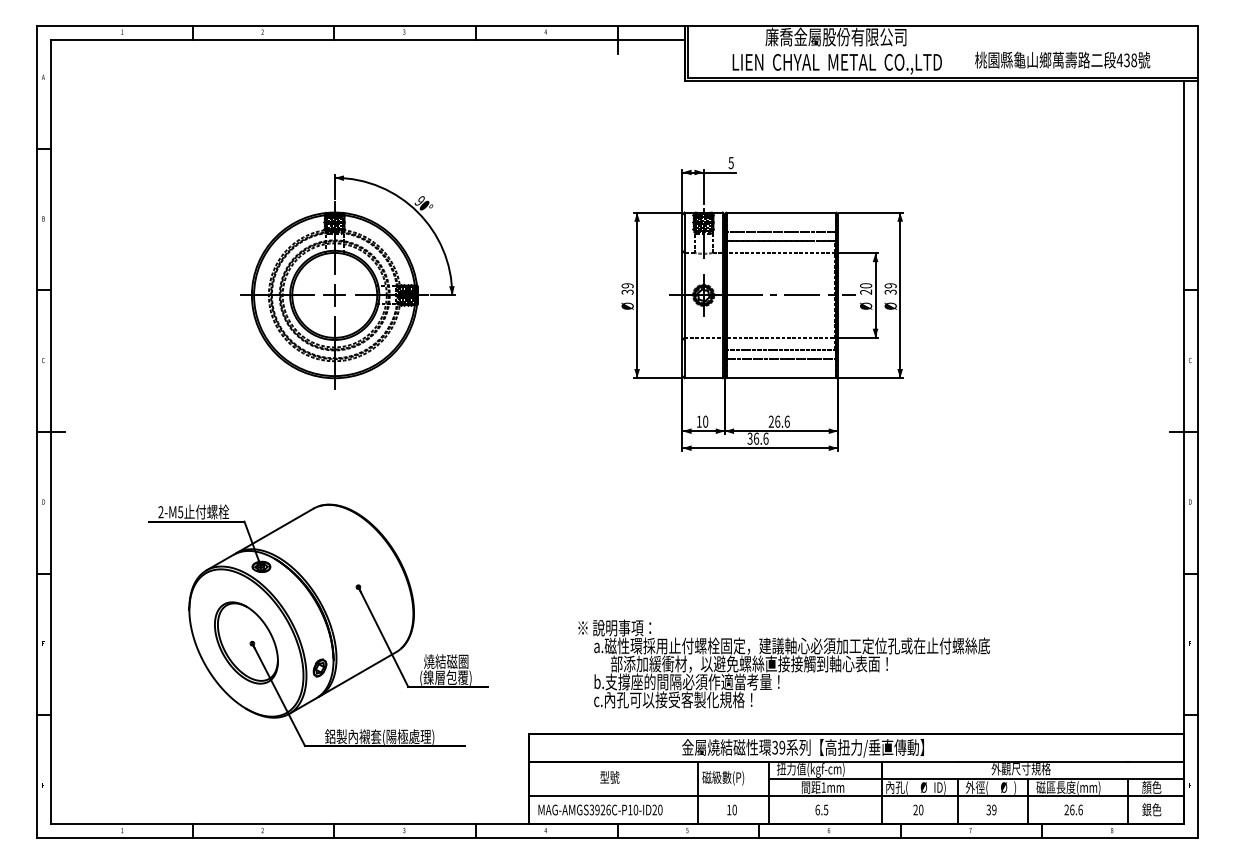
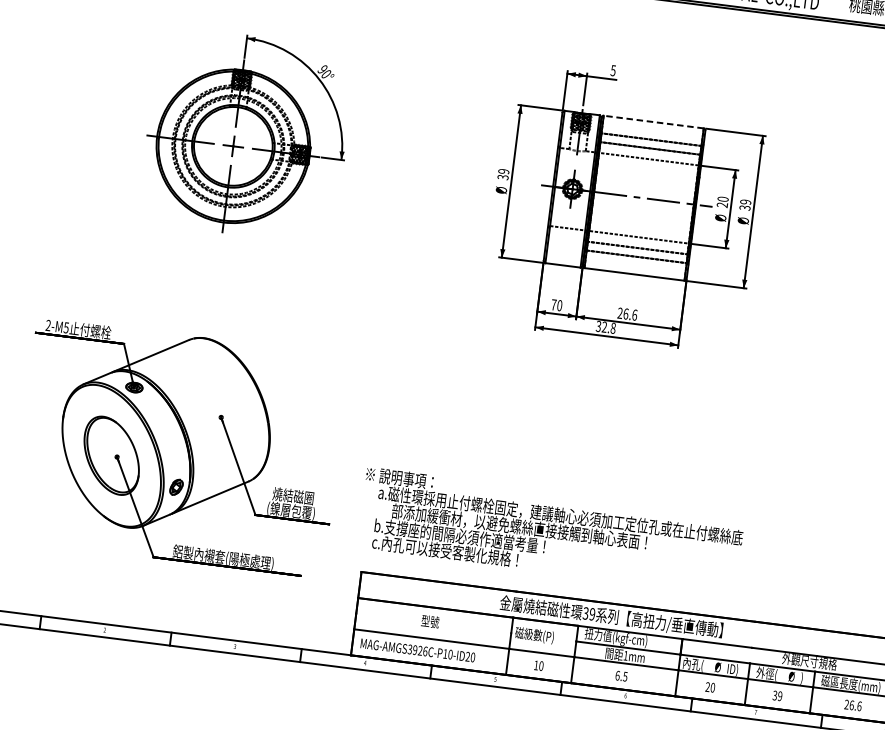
line: (780, 212) -> (652, 121), solid -> dashed
text: (698, 421) -> (553, 304), 10 -> 70
text: (760, 438) -> (608, 327), 36.6 -> 32.8
text: (783, 663) -> (550, 530), moved

